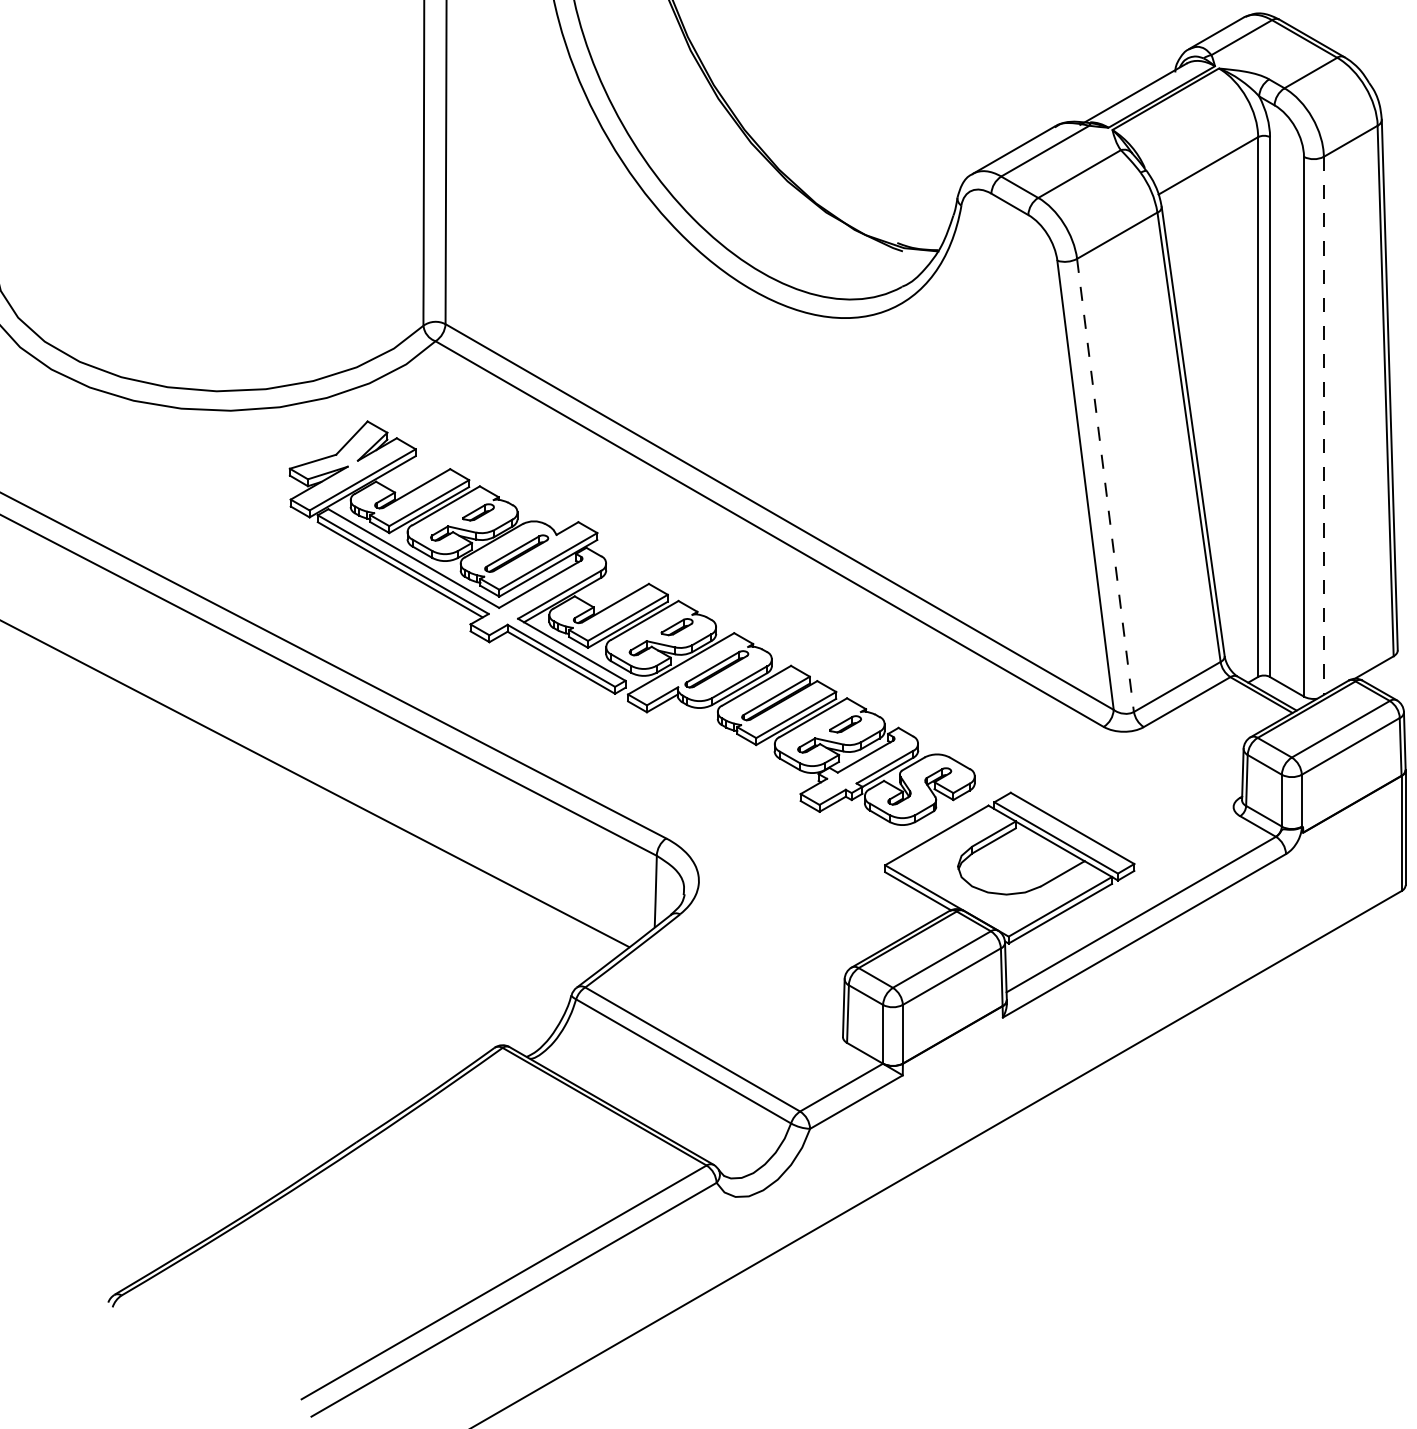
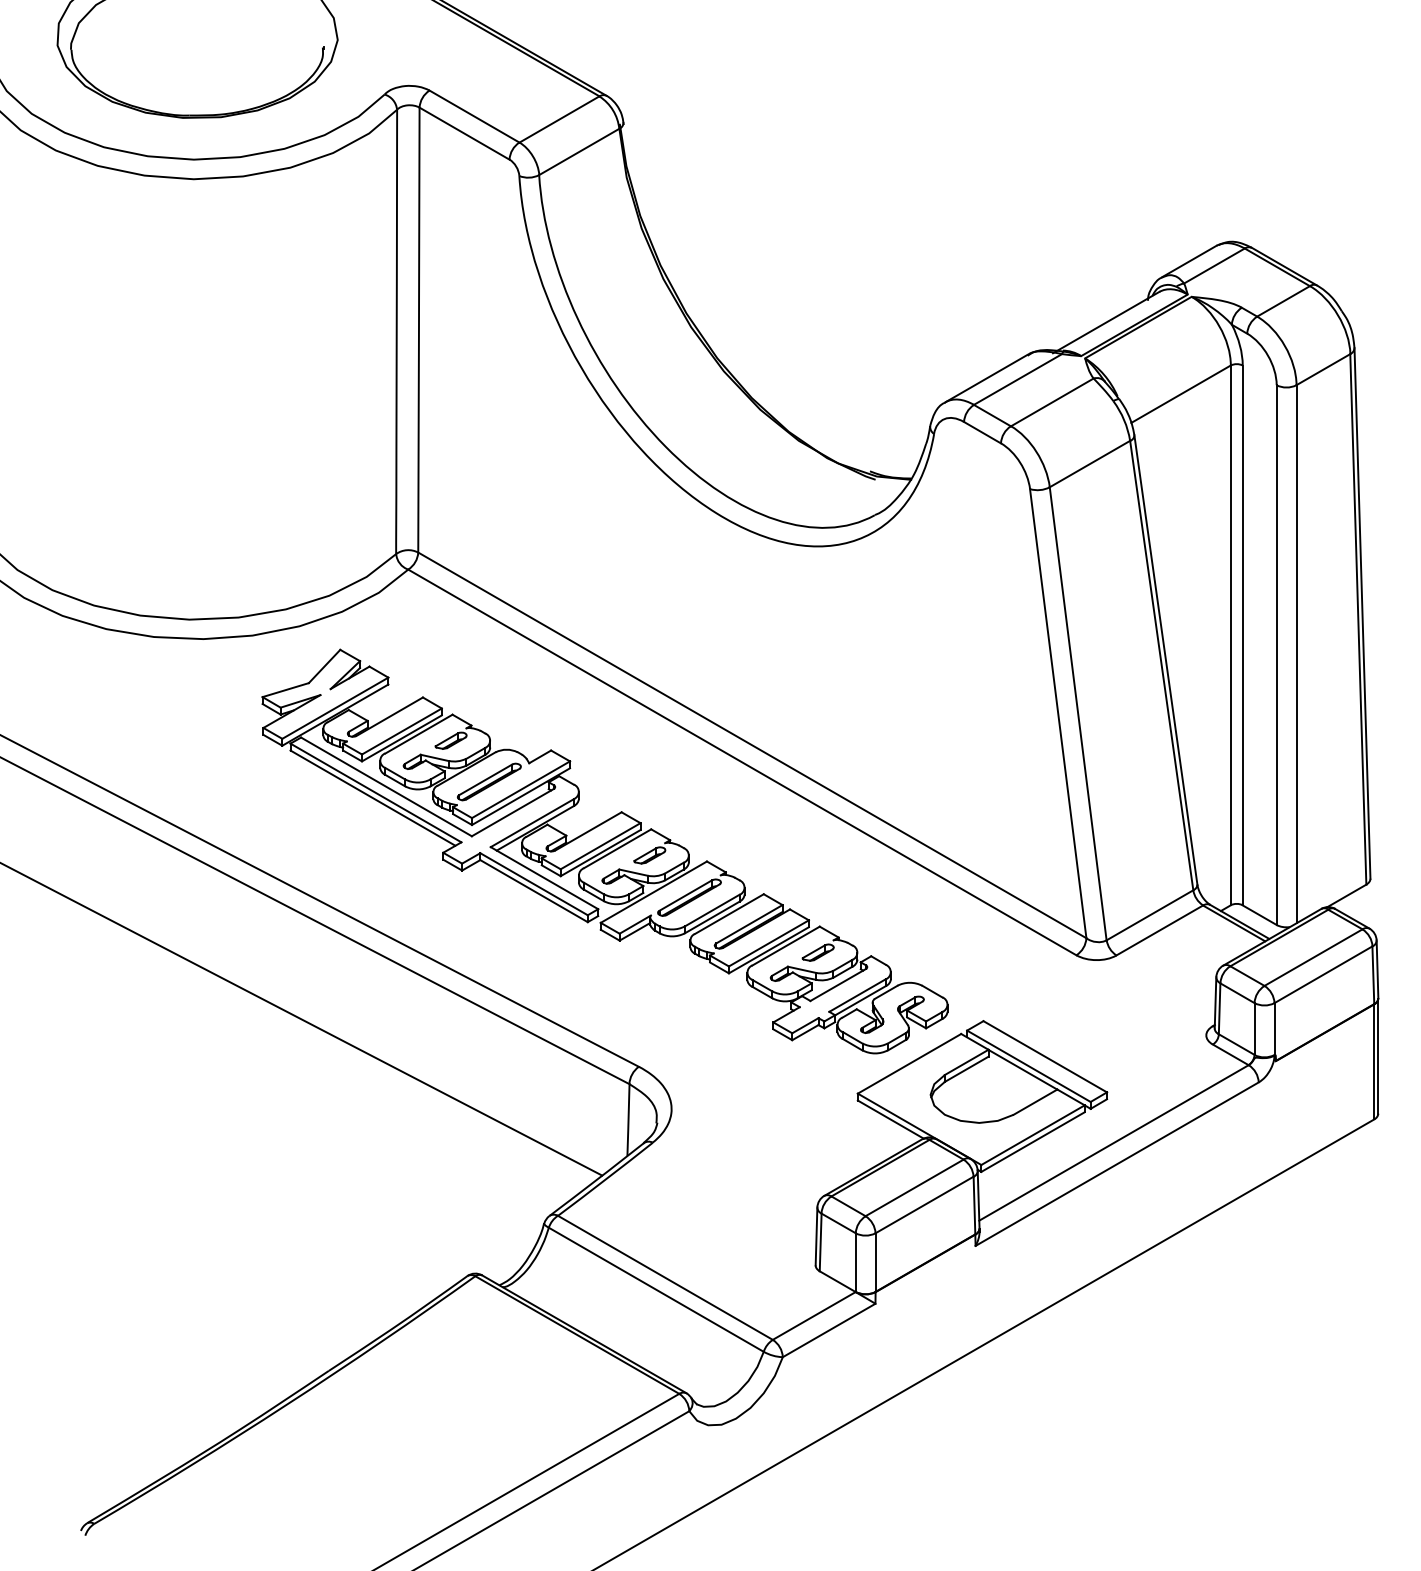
line: (1323, 426) -> (1296, 654), dashed -> solid
line: (1105, 486) -> (1078, 714), dashed -> solid

